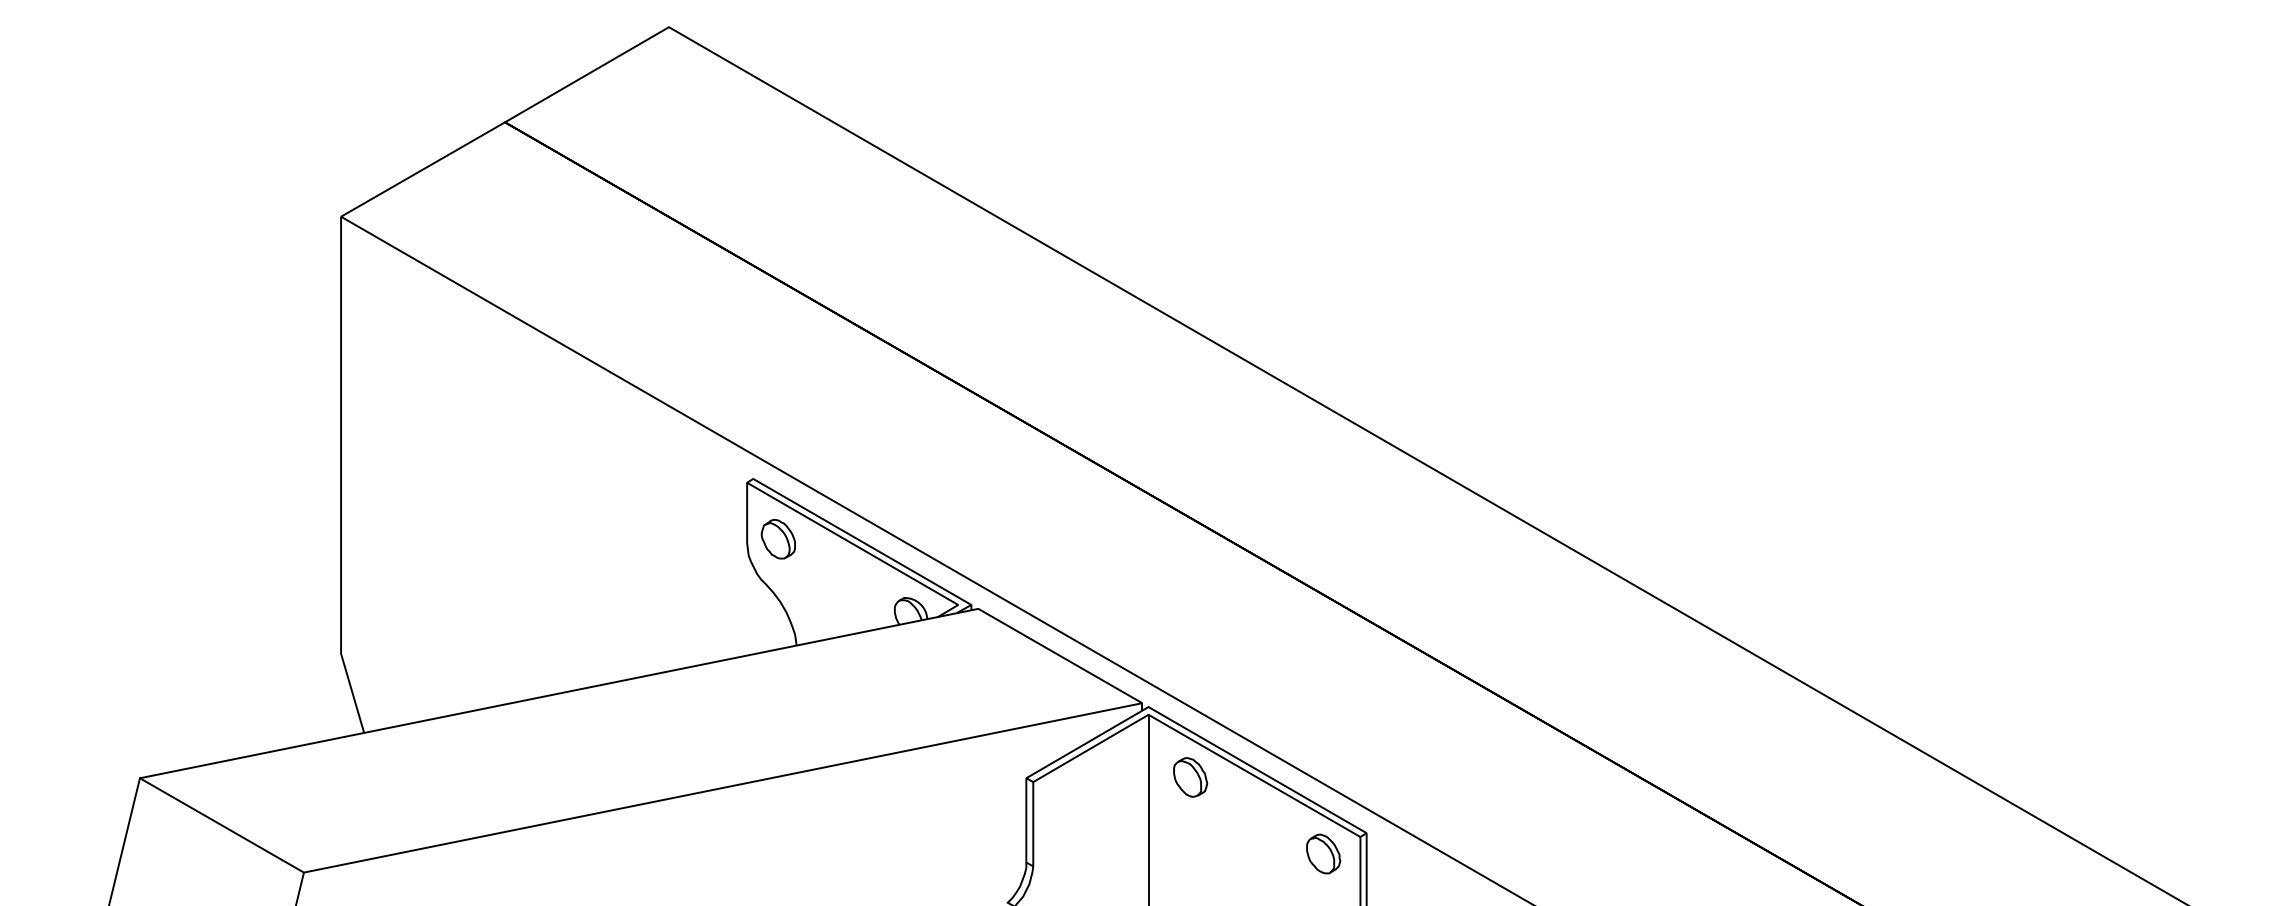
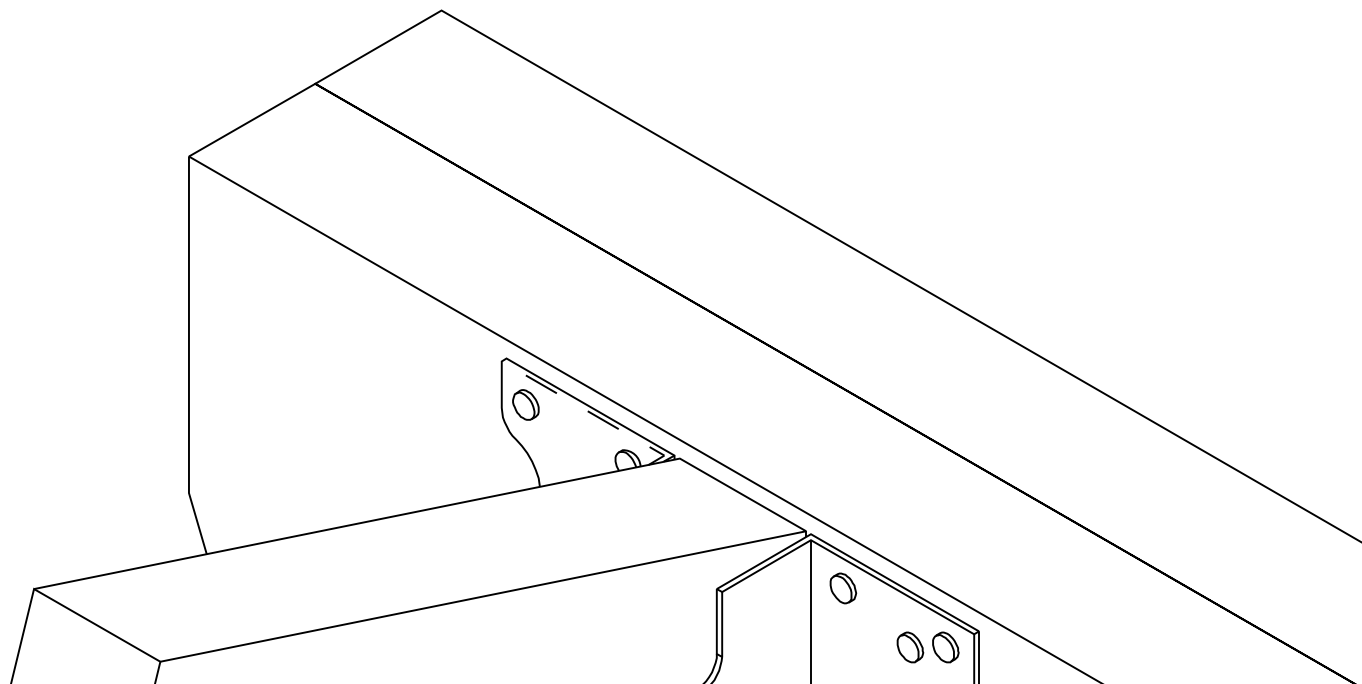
line: (863, 550) -> (591, 413), solid -> dashed
part: (1277, 853) -> (910, 647), added

